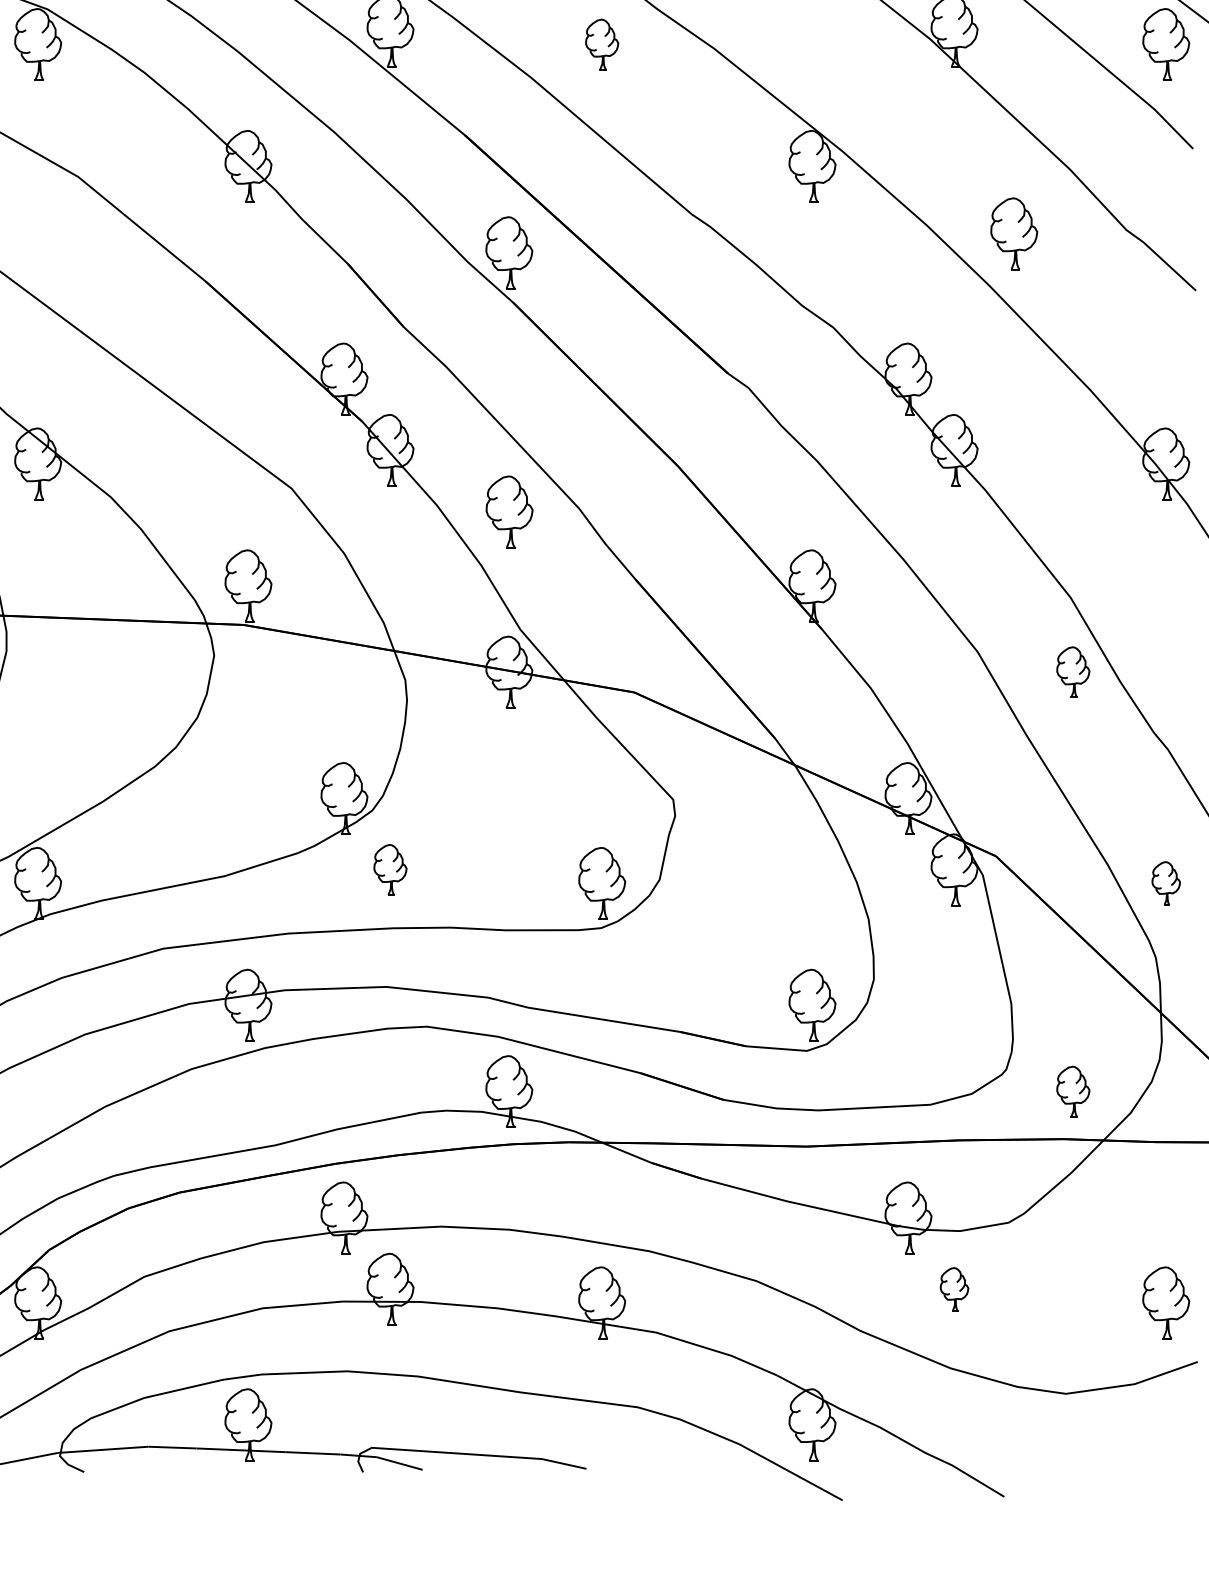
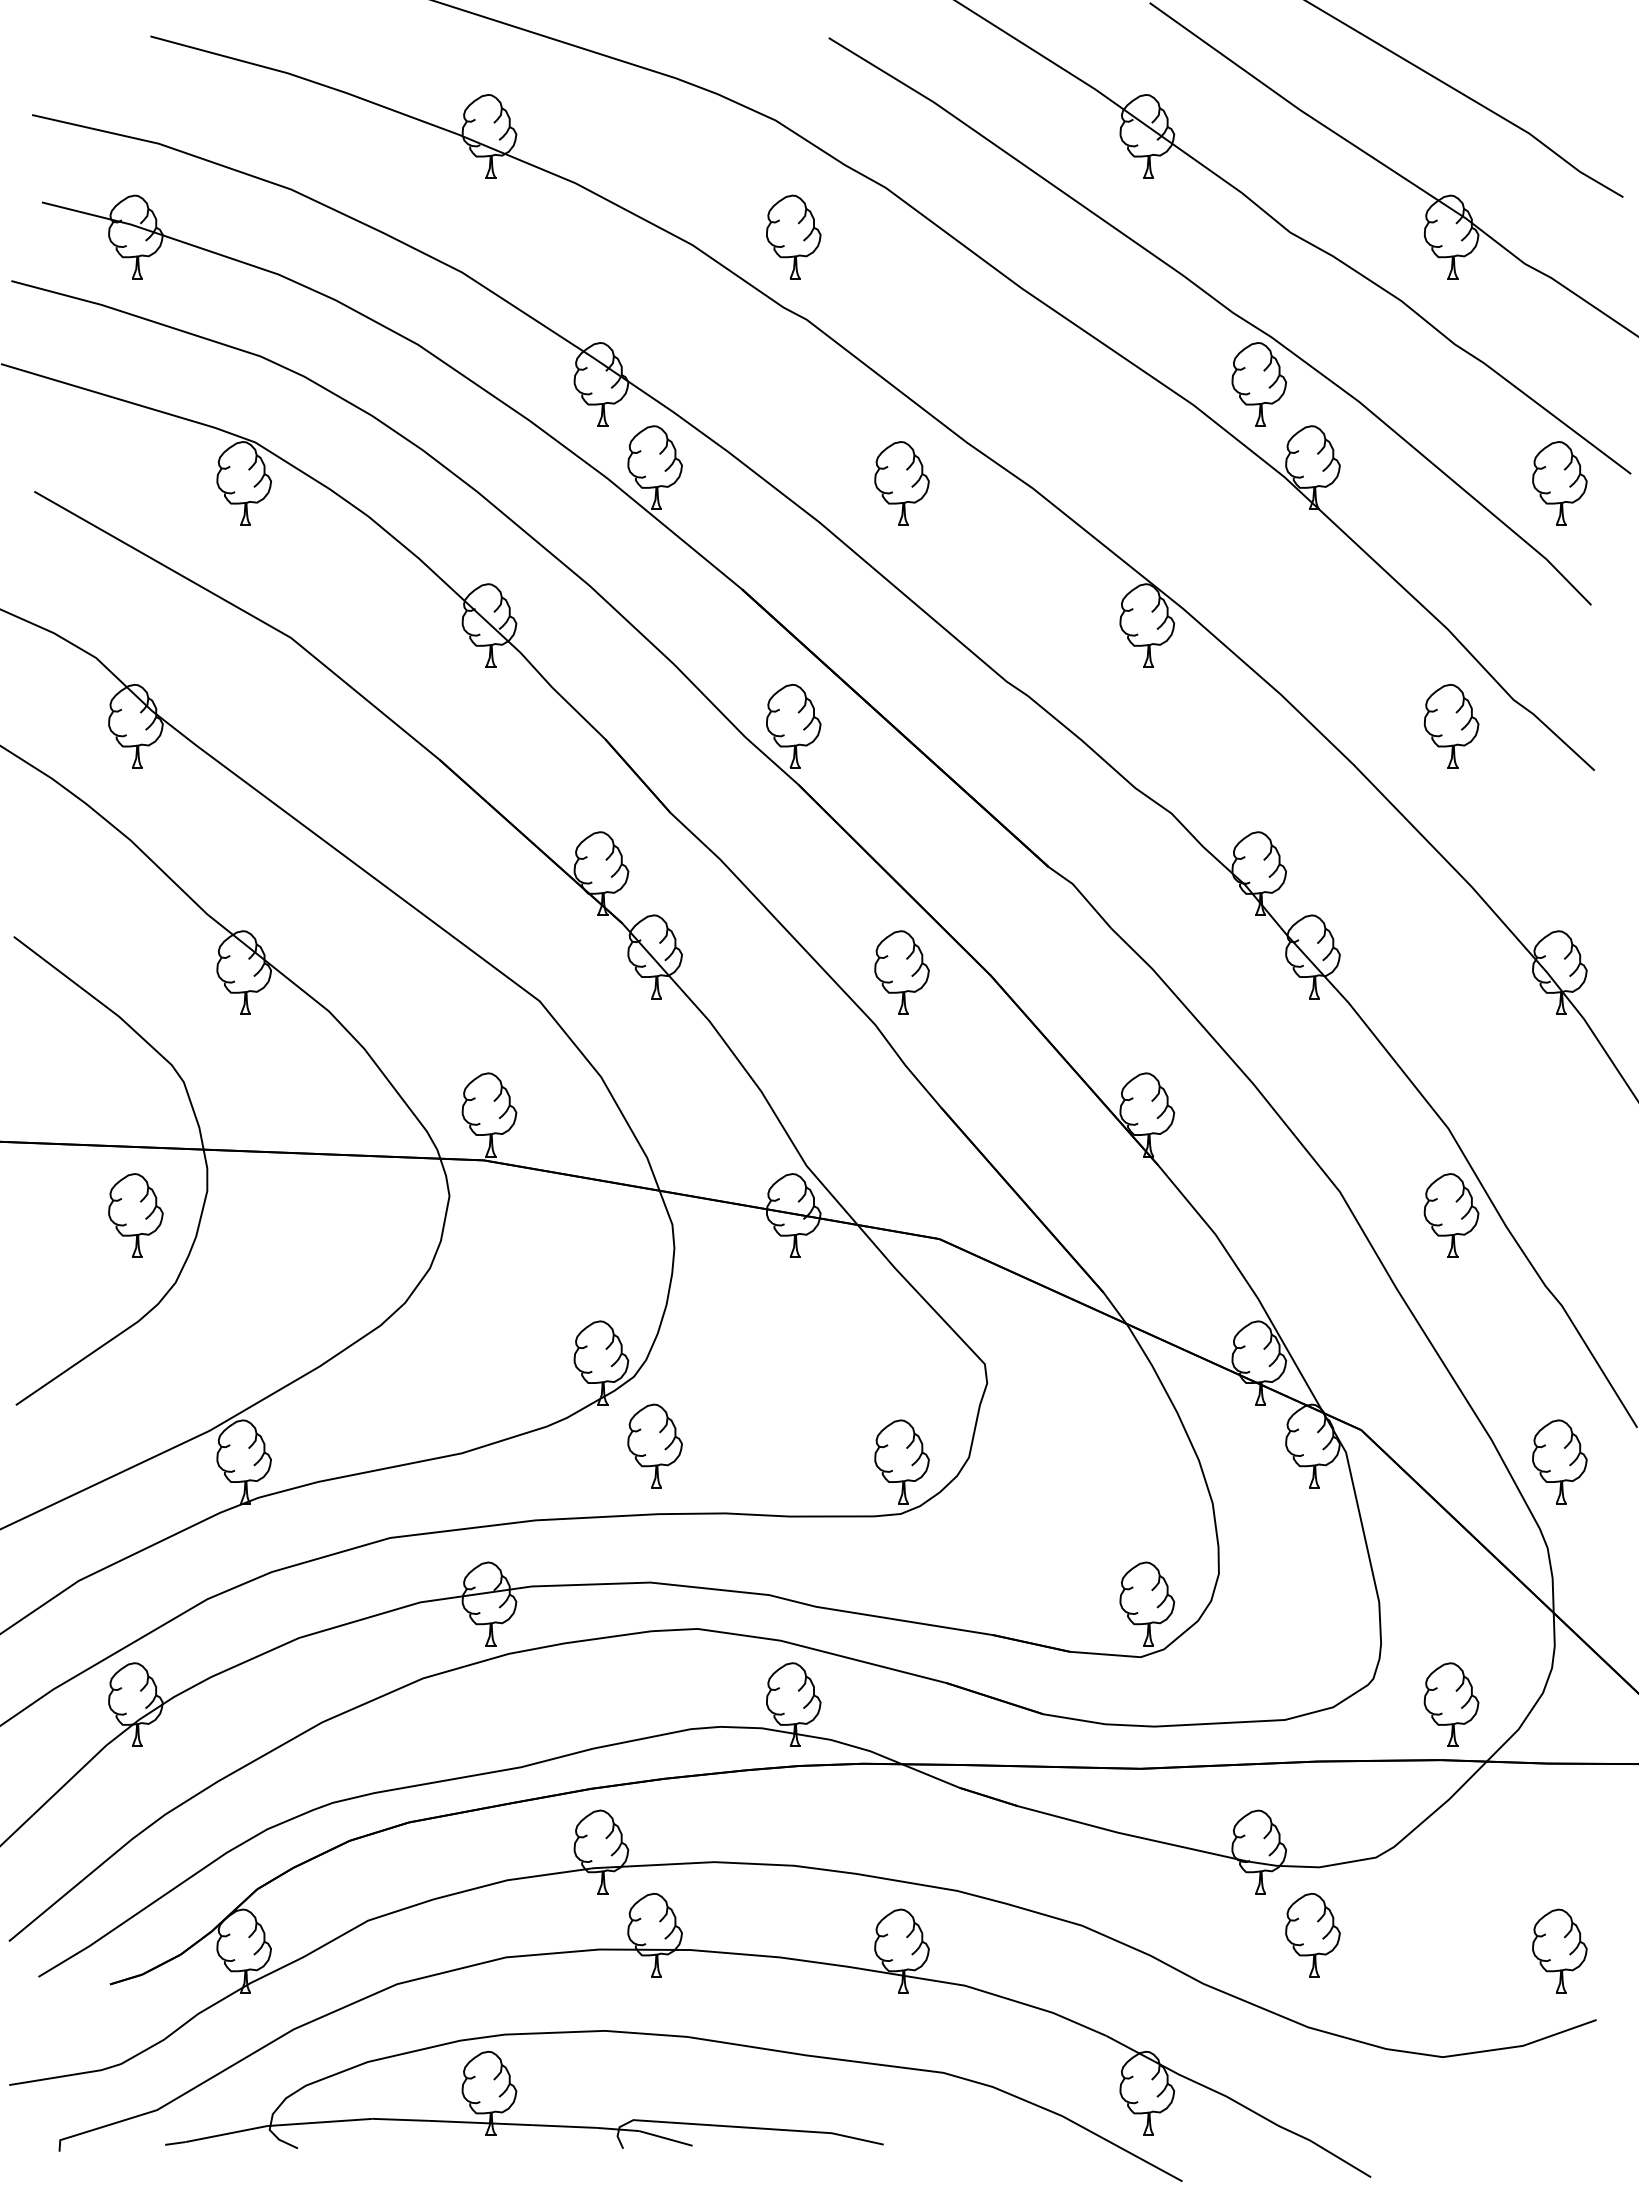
part: (601, 44) -> (901, 483), size x1.43
part: (1014, 233) -> (1451, 725), moved
part: (509, 511) -> (901, 972), moved
part: (1073, 672) -> (1451, 1215), size x1.43
part: (389, 869) -> (654, 1445), size x1.43
part: (1165, 883) -> (1559, 1461), size x1.67
part: (1073, 1091) -> (1451, 1704), size x1.43
part: (954, 1289) -> (1312, 1935), size x1.67

